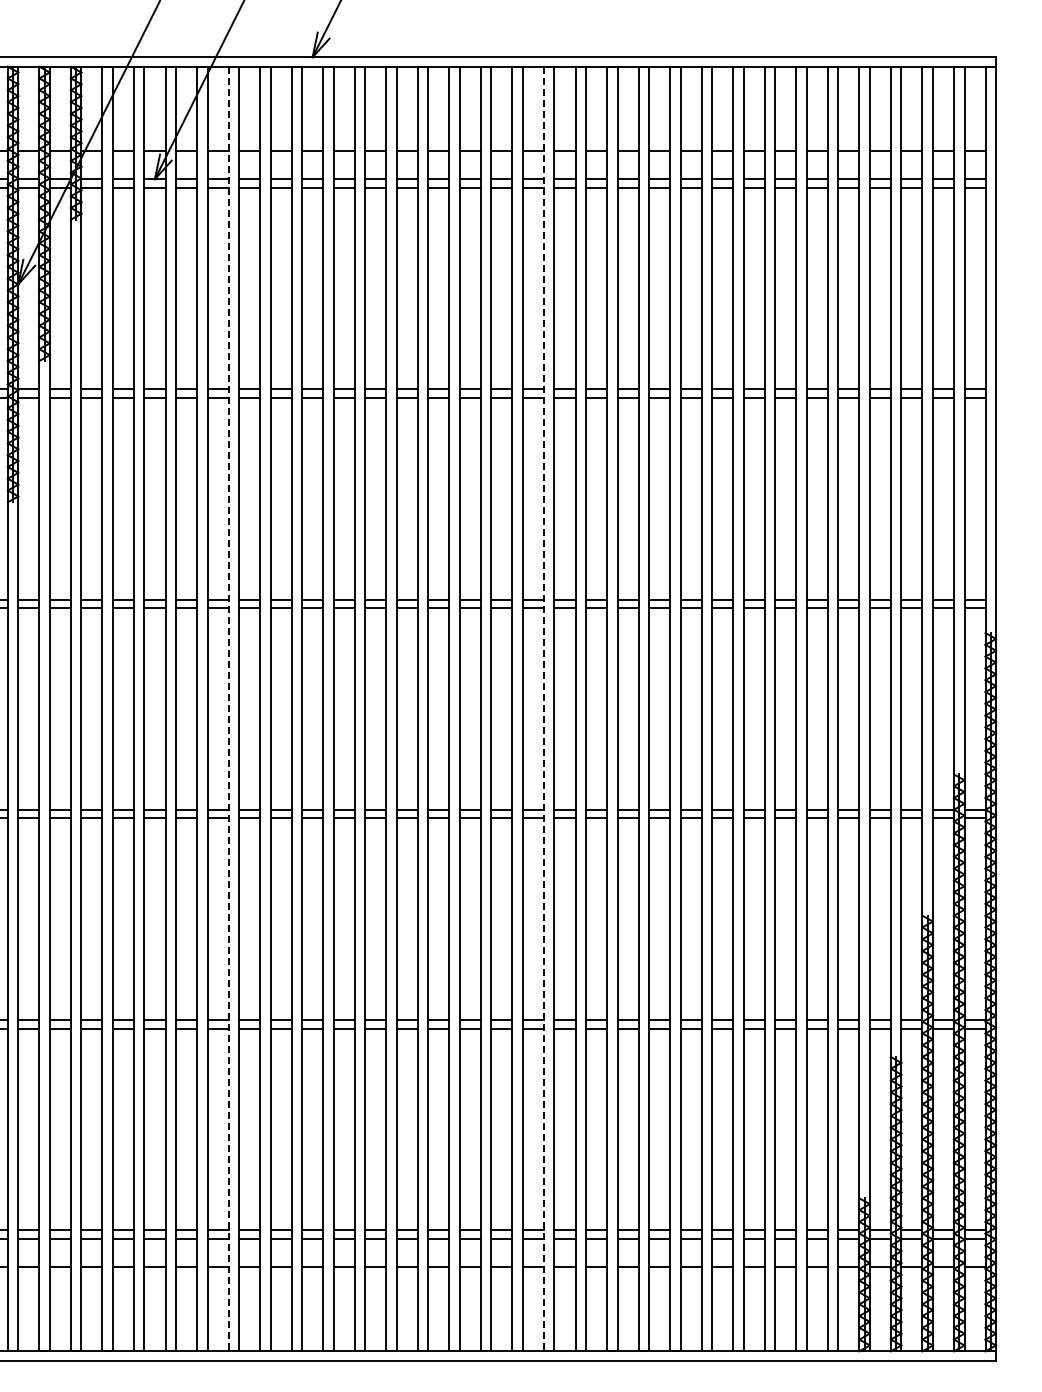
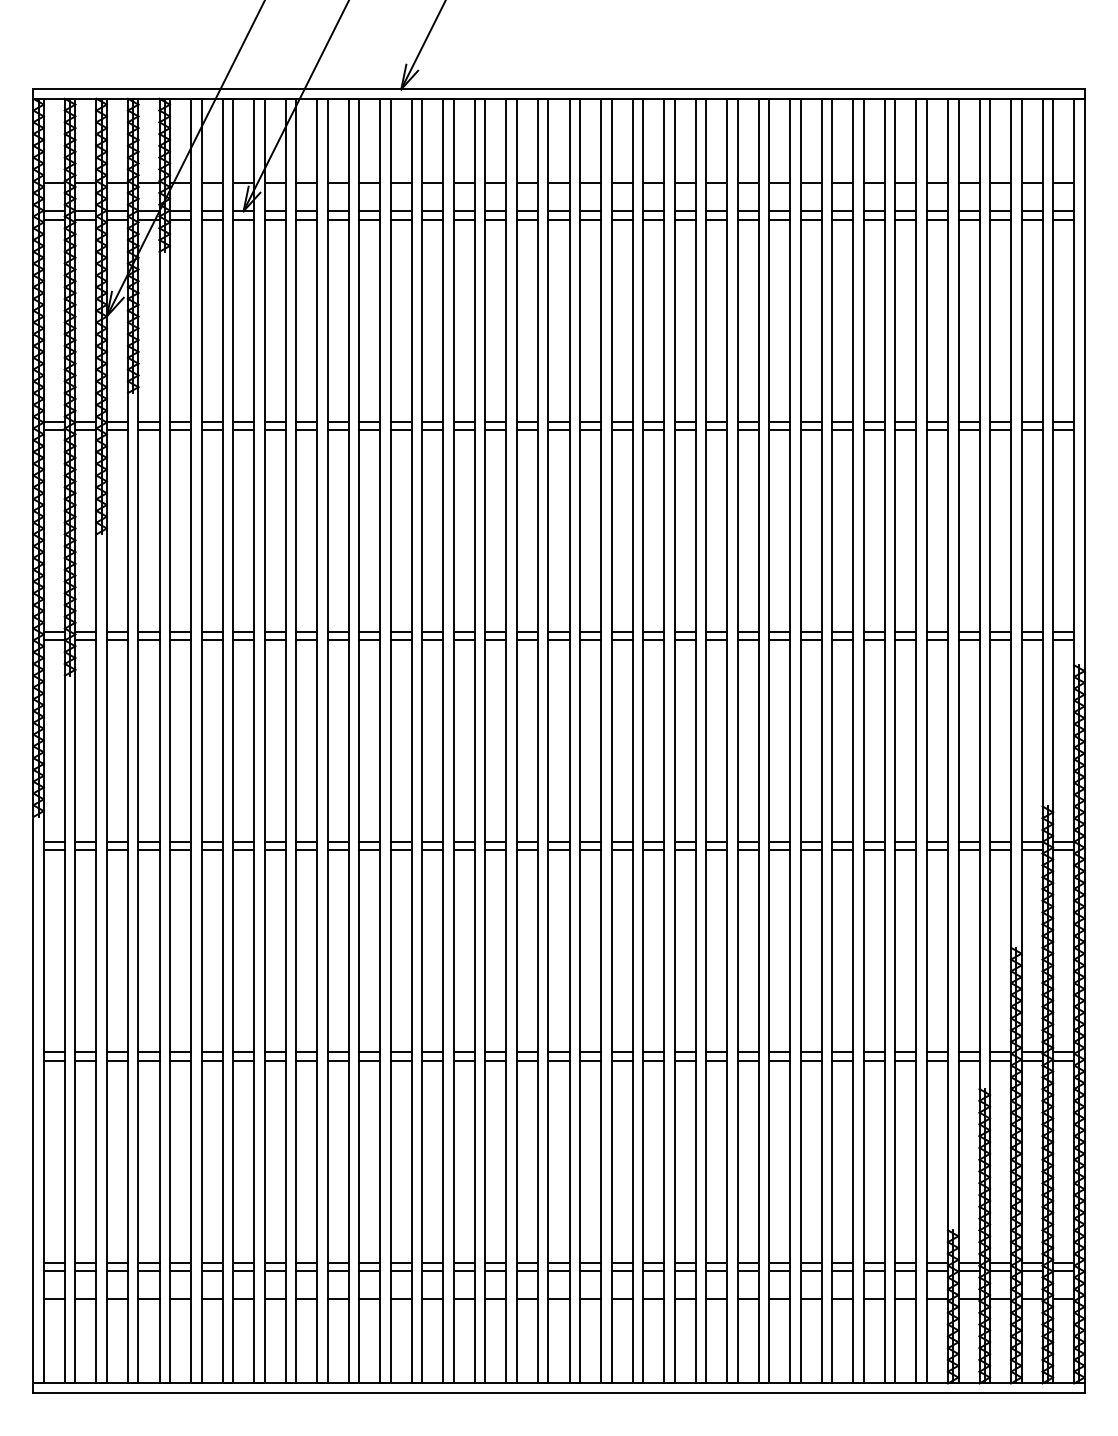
line: (228, 709) -> (317, 741), dashed -> solid
line: (543, 709) -> (632, 741), dashed -> solid

